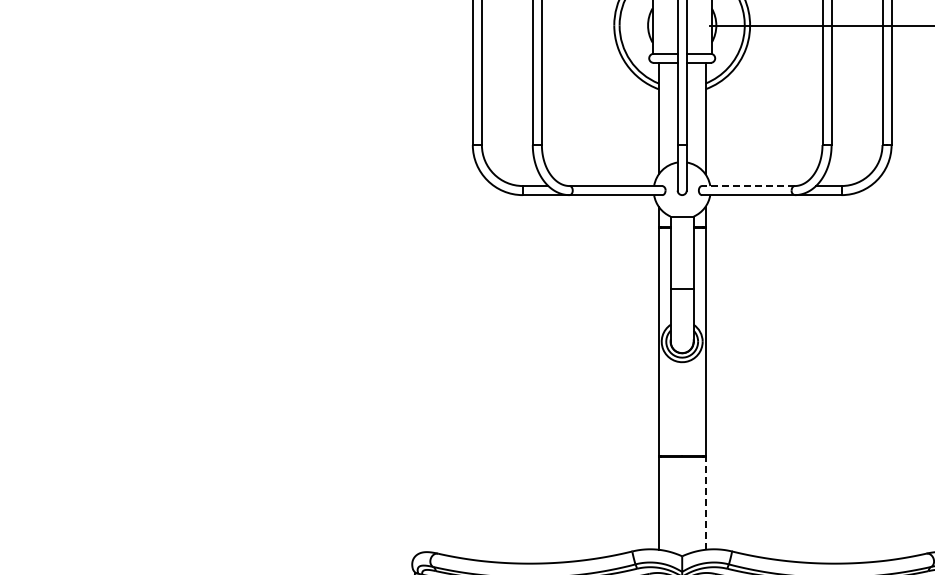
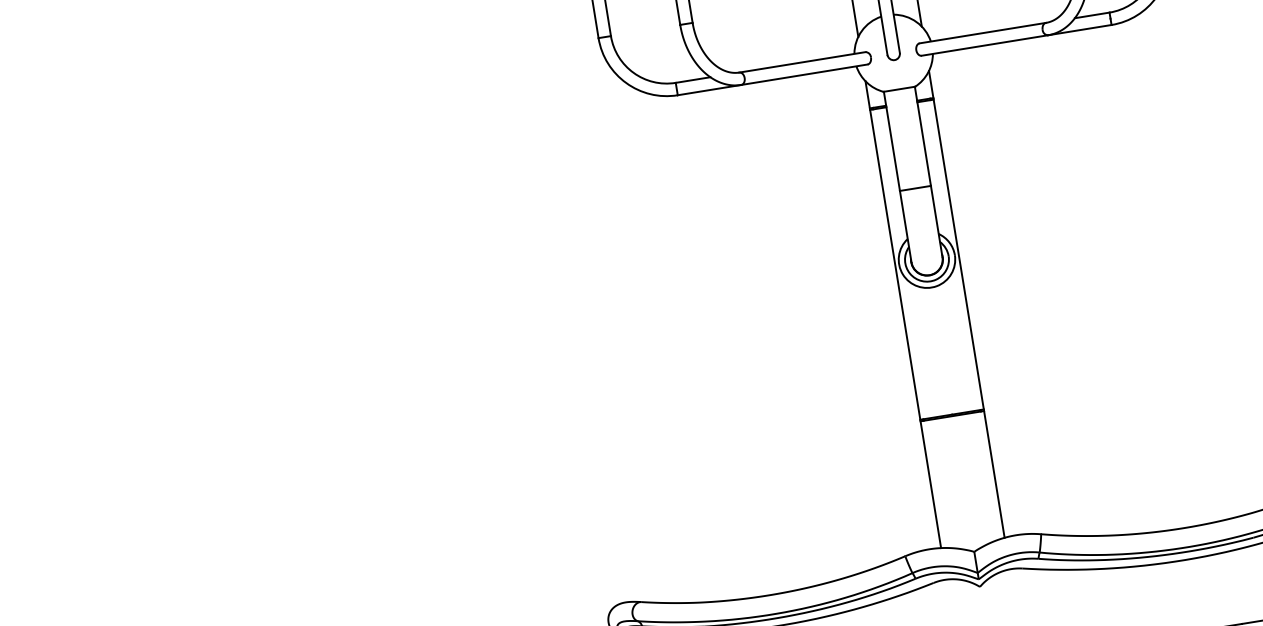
line: (747, 186) -> (981, 33), dashed -> solid
line: (705, 503) -> (994, 474), dashed -> solid

